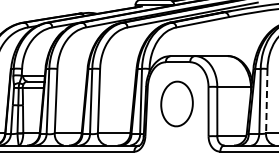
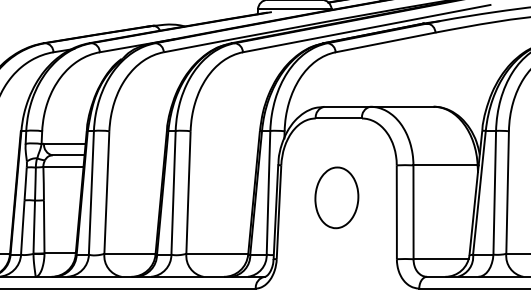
line: (266, 101) -> (507, 193), dashed -> solid
part: (176, 103) -> (335, 196), size x0.71

